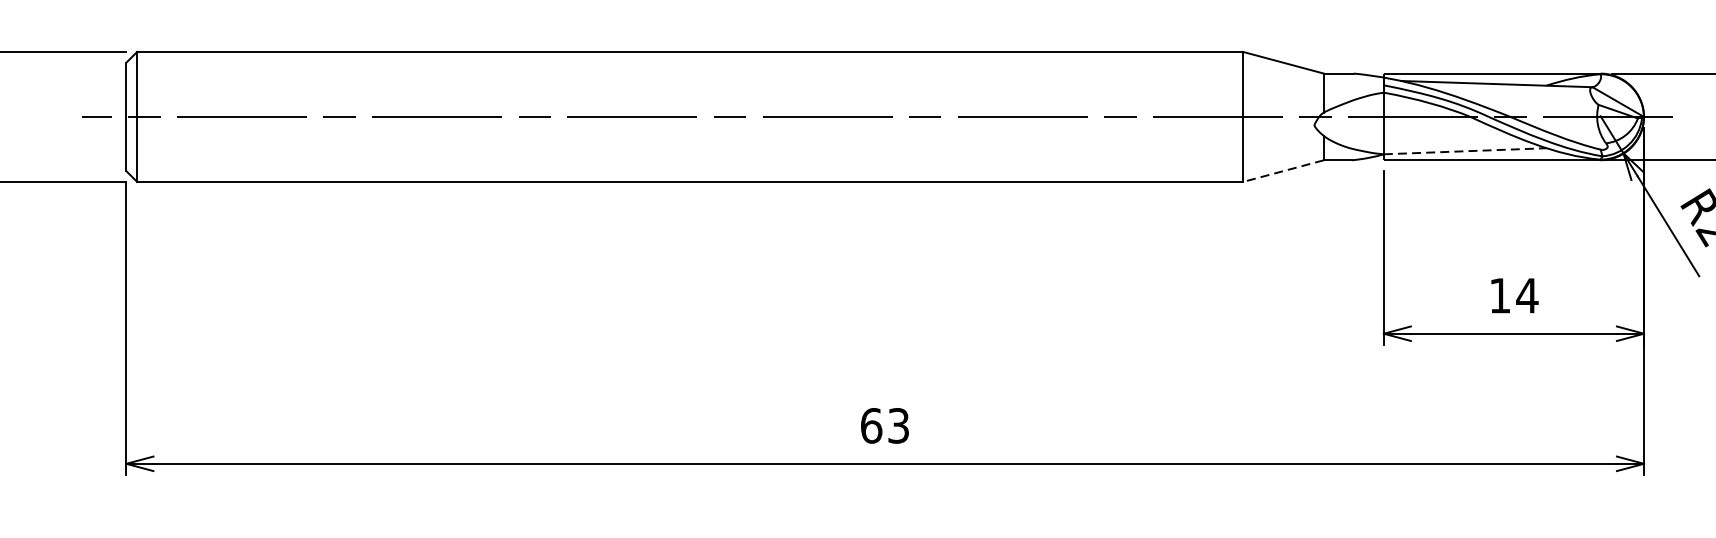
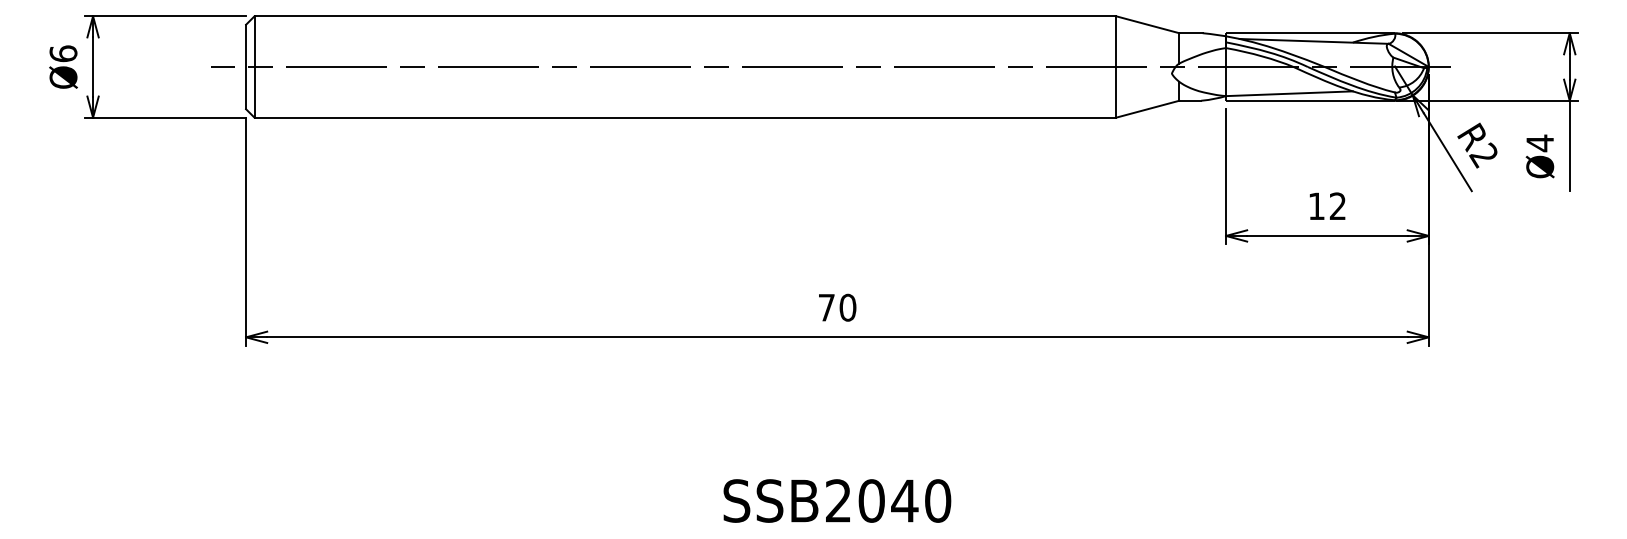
line: (1465, 150) -> (1289, 93), dashed -> solid
line: (1283, 171) -> (1147, 109), dashed -> solid
text: (1526, 294) -> (1337, 205), 14 -> 12
text: (885, 425) -> (837, 307), 63 -> 70

